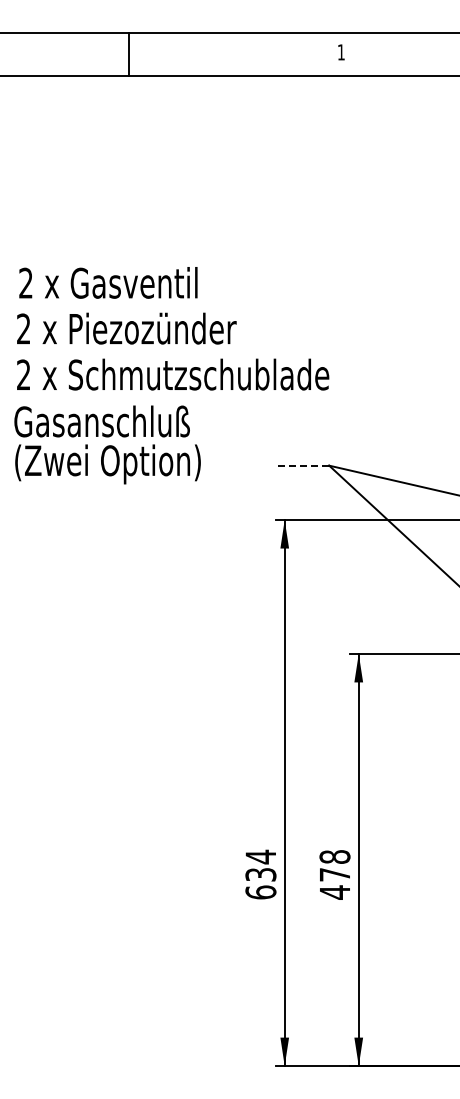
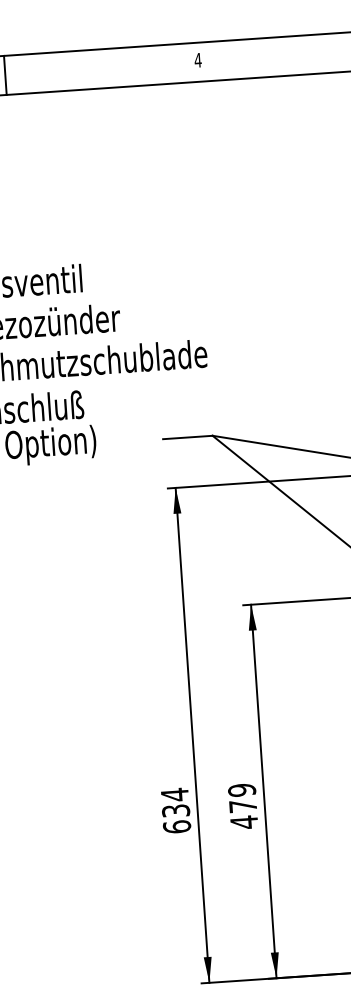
text: (341, 52) -> (198, 60), 1 -> 4
line: (301, 465) -> (187, 437), dashed -> solid
text: (334, 857) -> (241, 790), 478 -> 479

